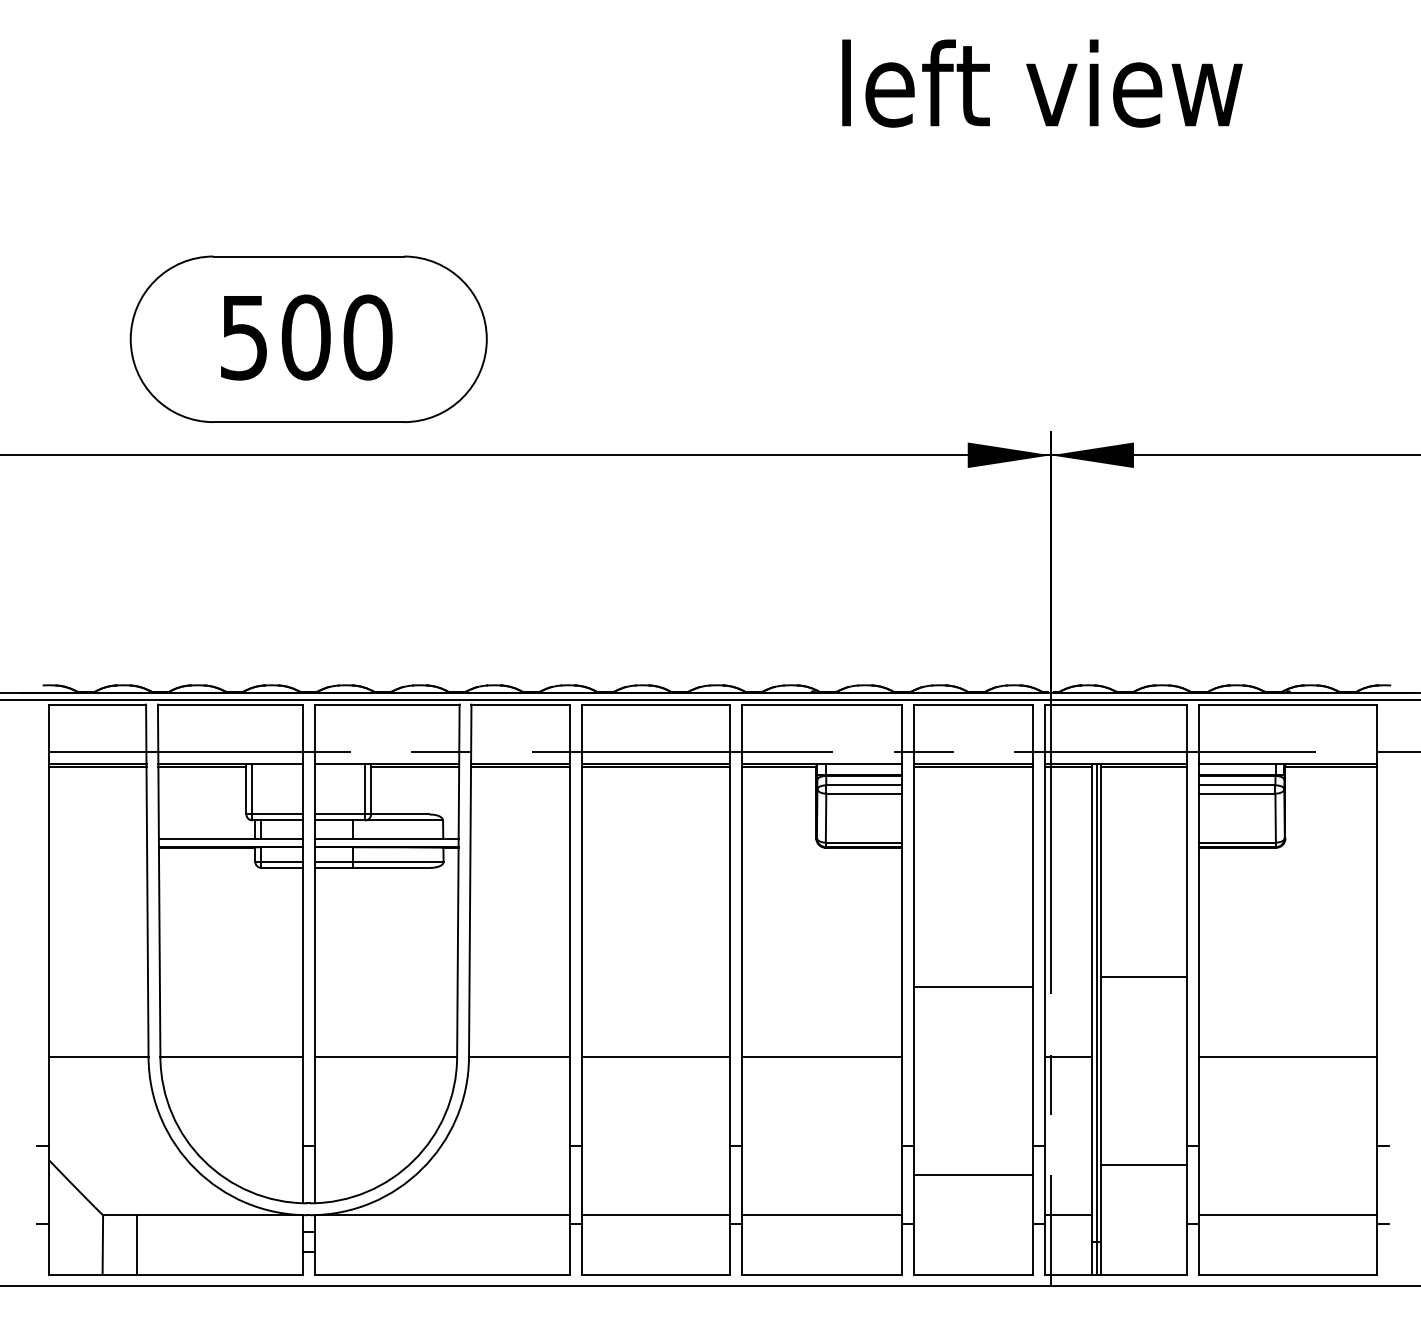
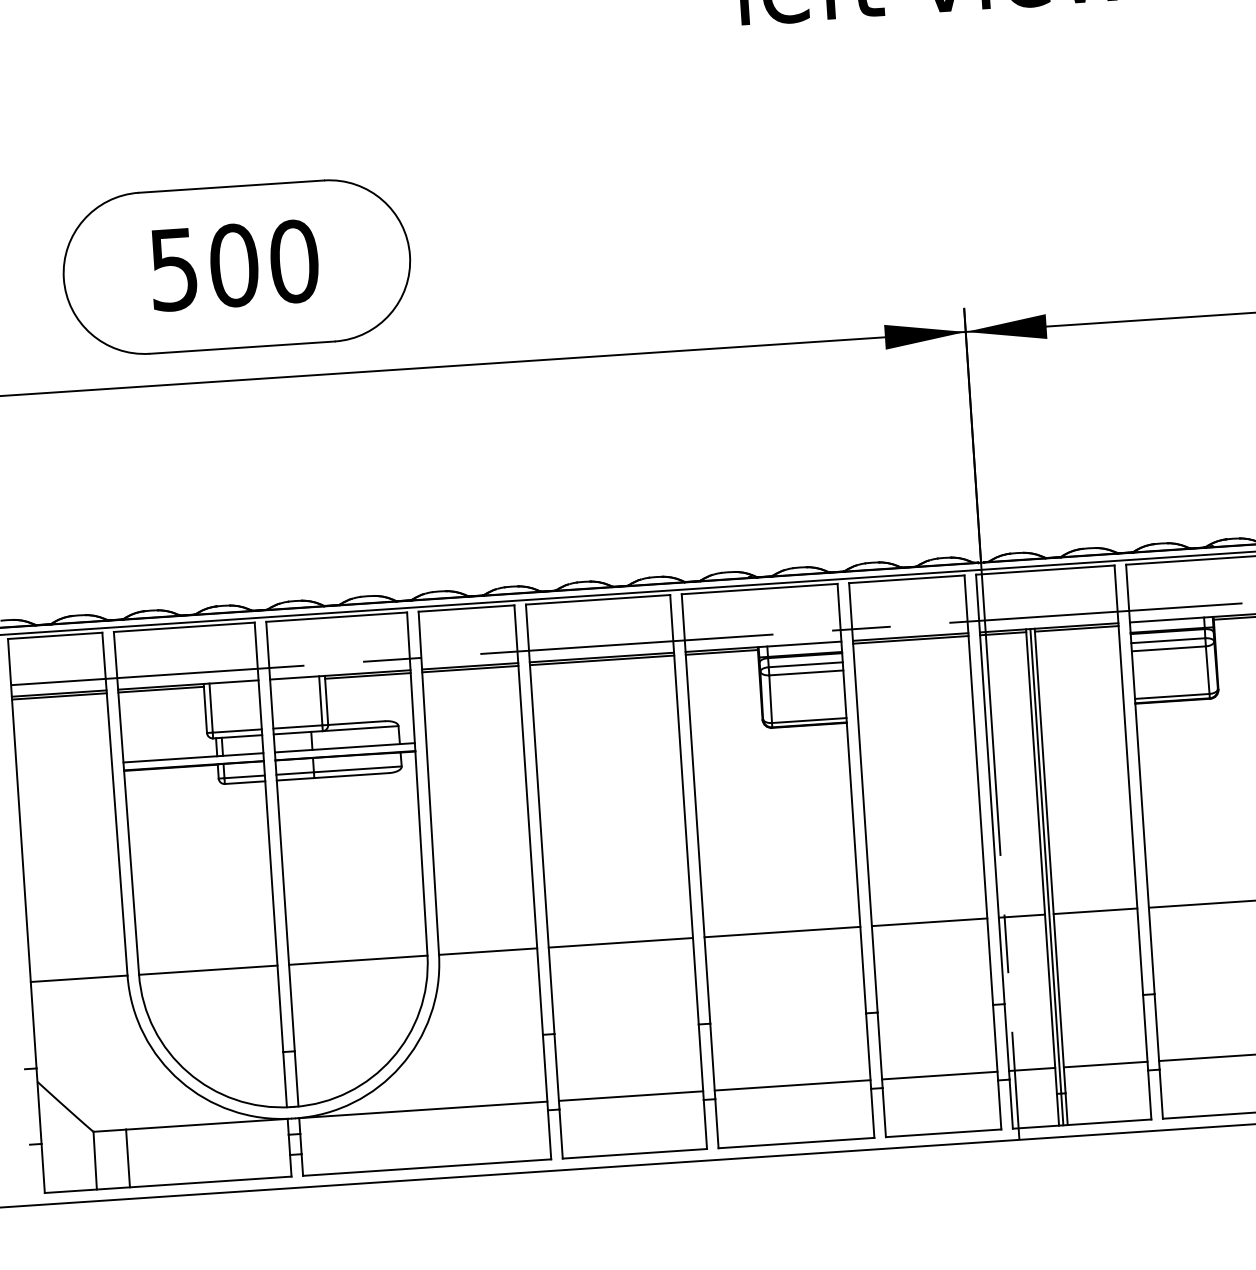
line: (1144, 977) -> (1095, 911), moved
line: (973, 987) -> (929, 922), moved
line: (1144, 1165) -> (1105, 1064), moved
line: (973, 1175) -> (939, 1075), moved

